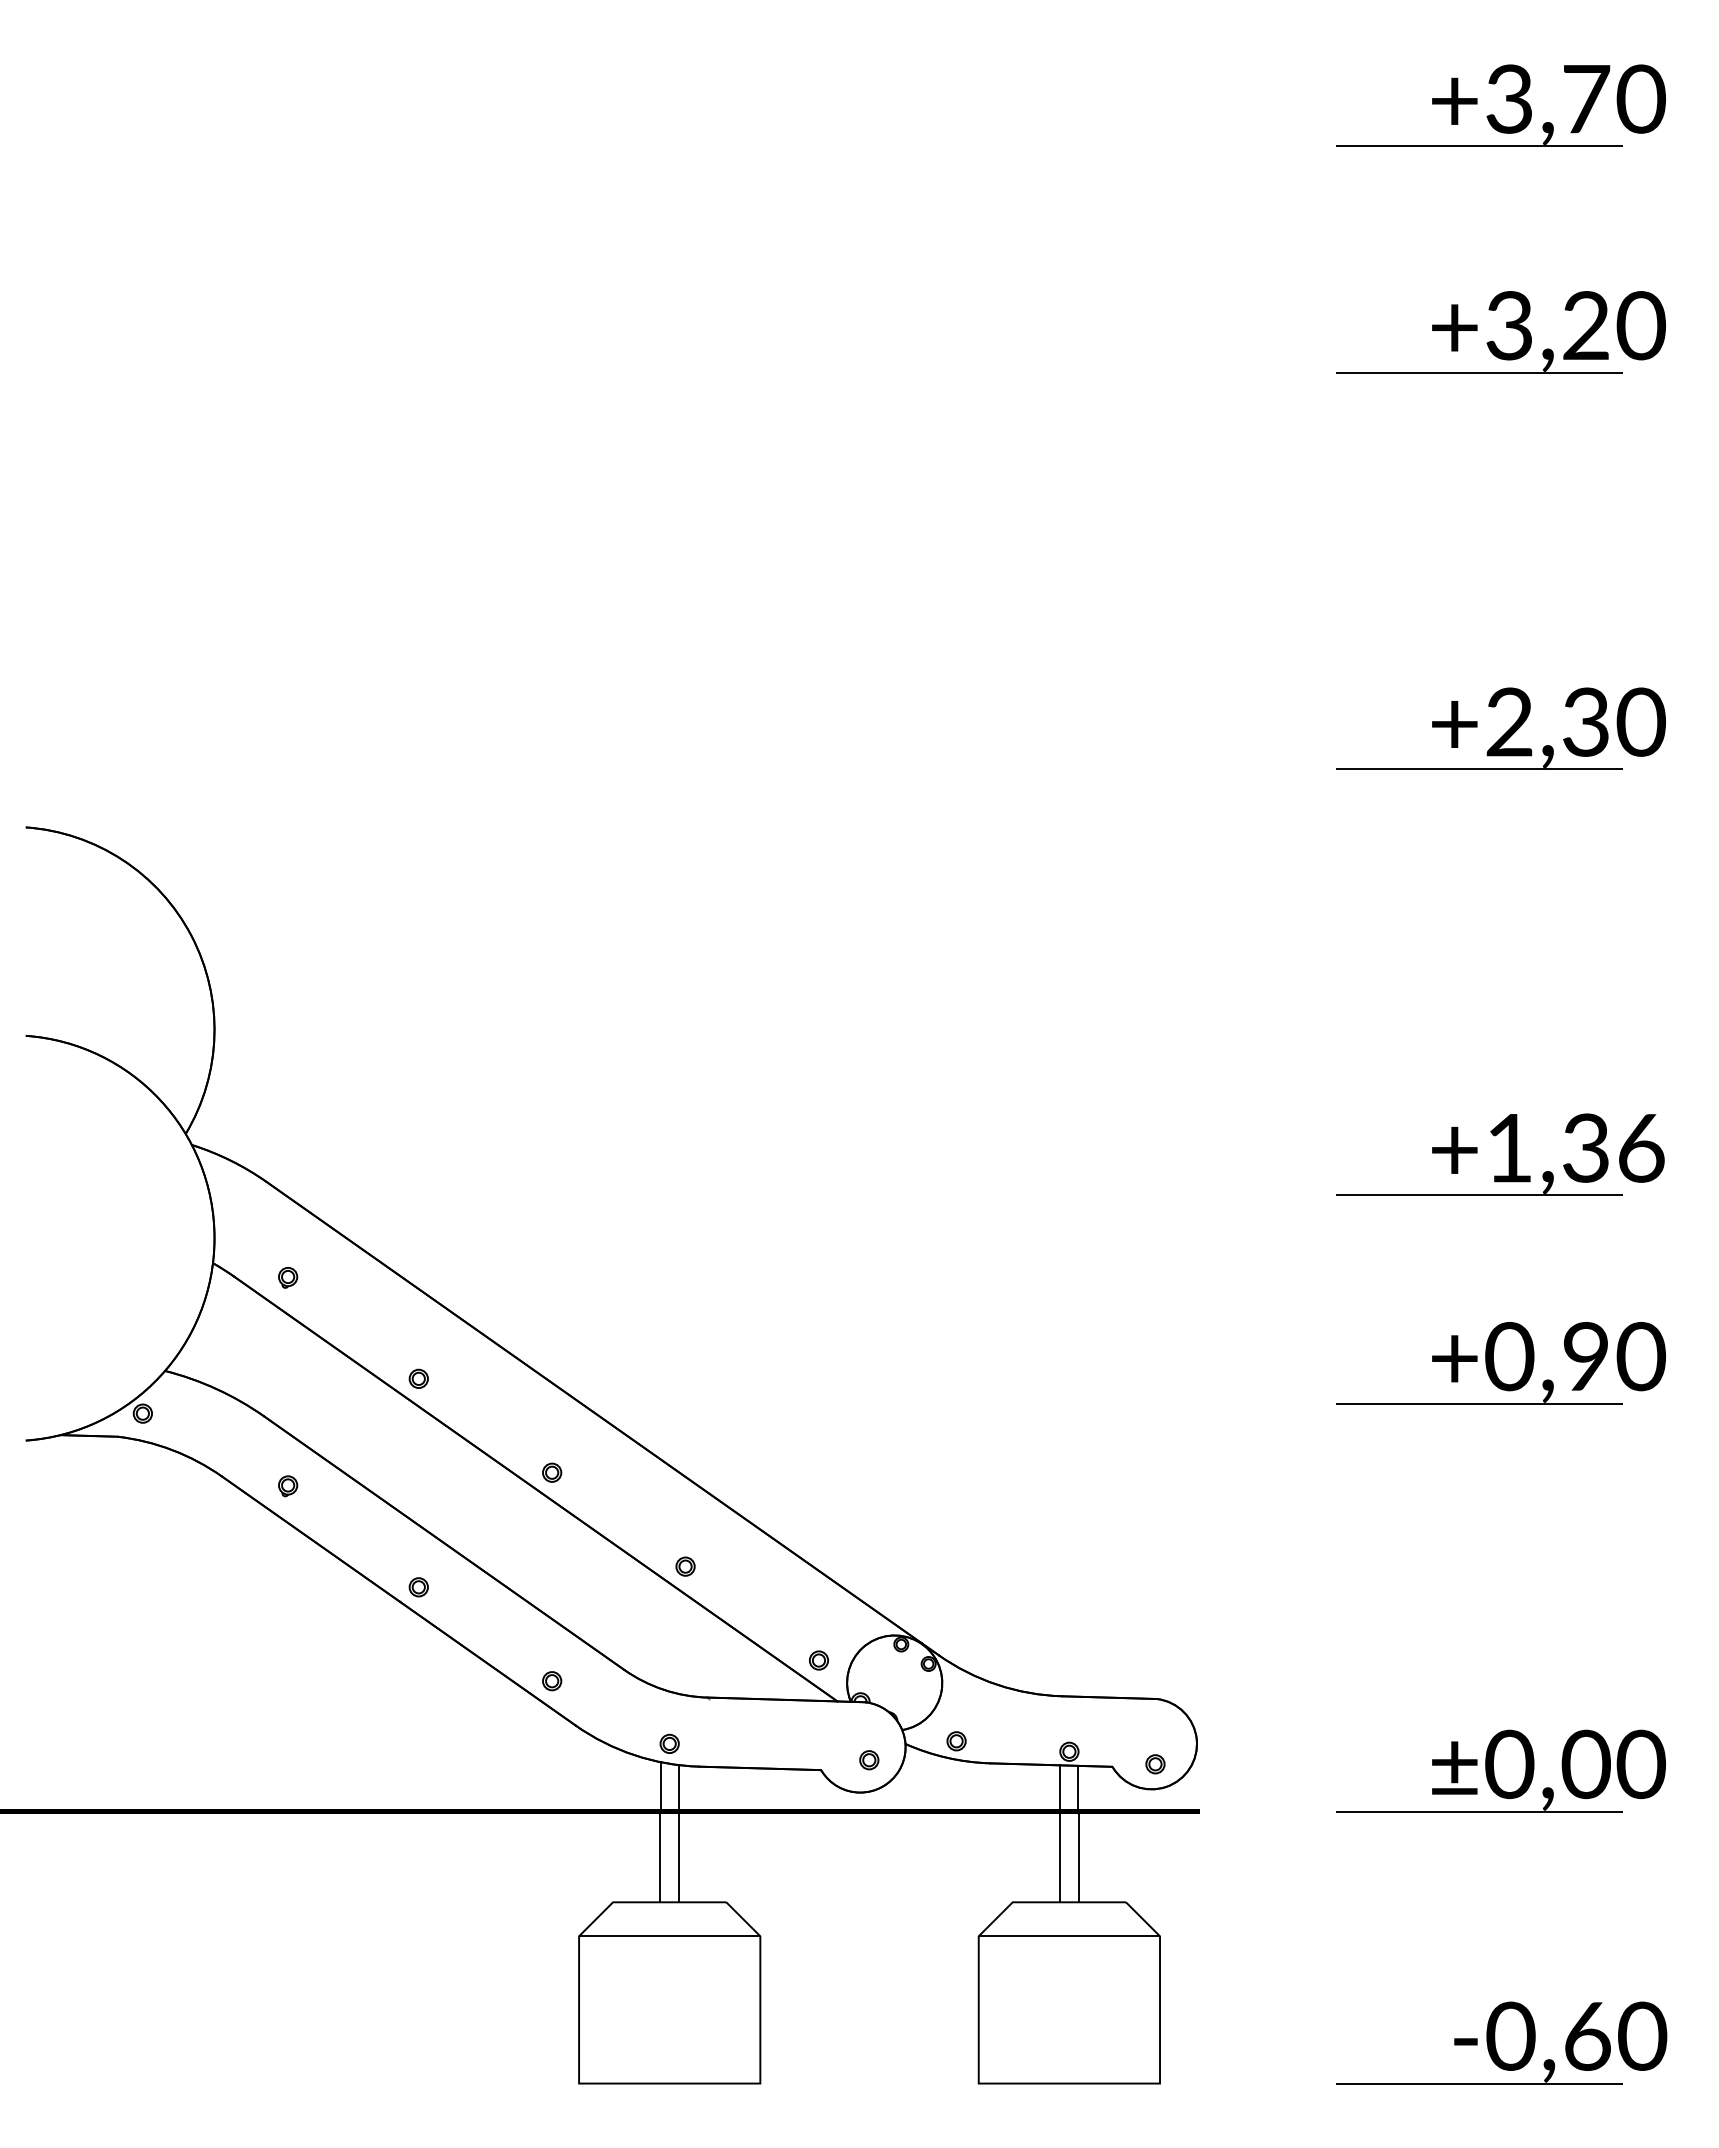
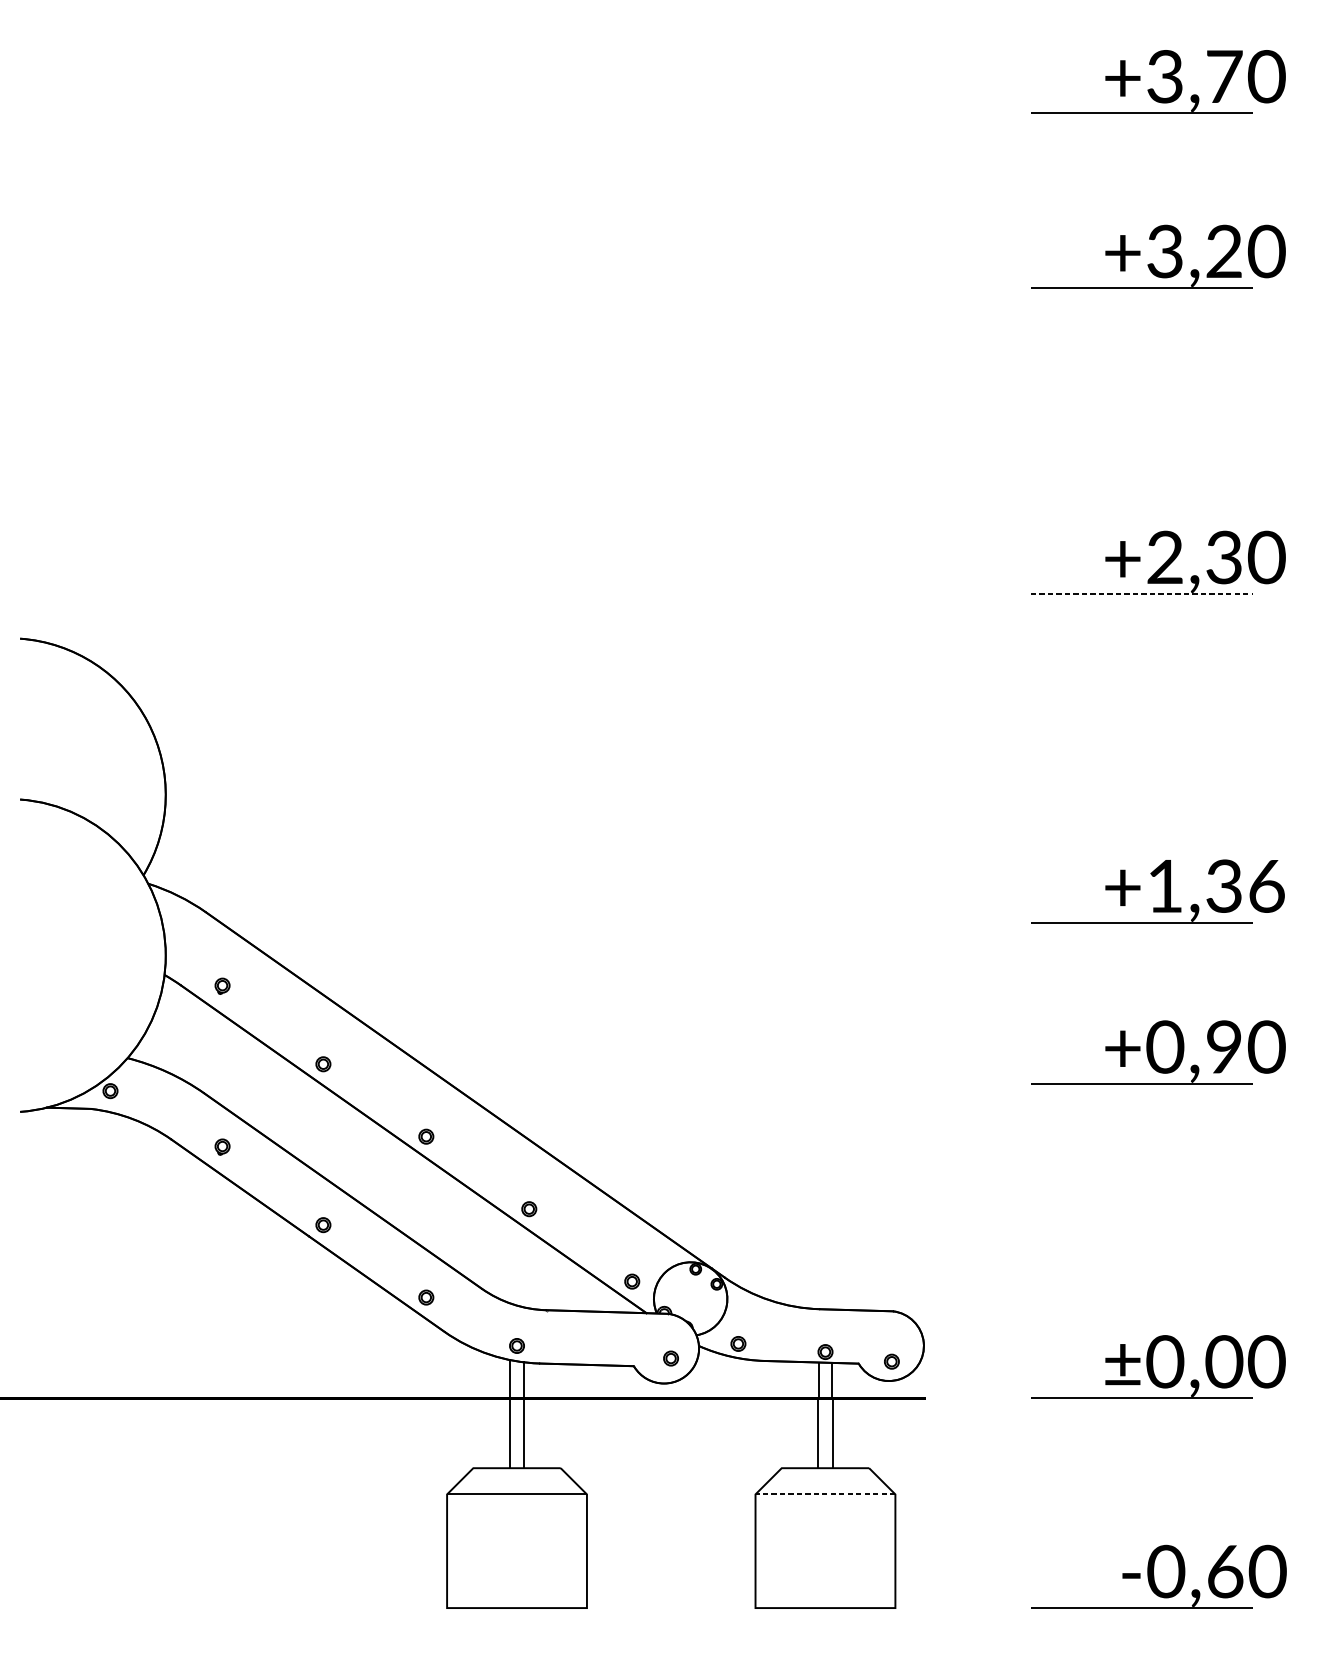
line: (1479, 769) -> (1141, 594), solid -> dashed
line: (1069, 1936) -> (825, 1494), solid -> dashed

